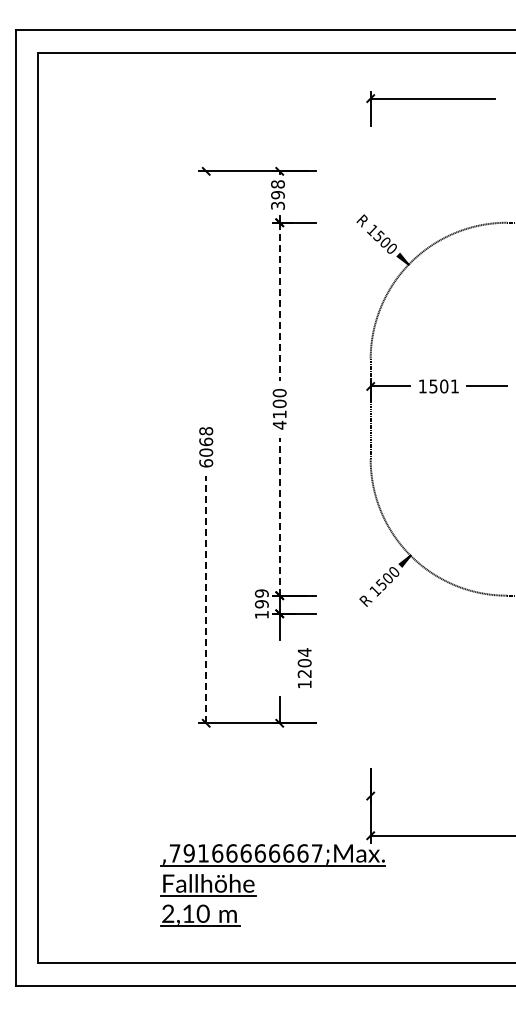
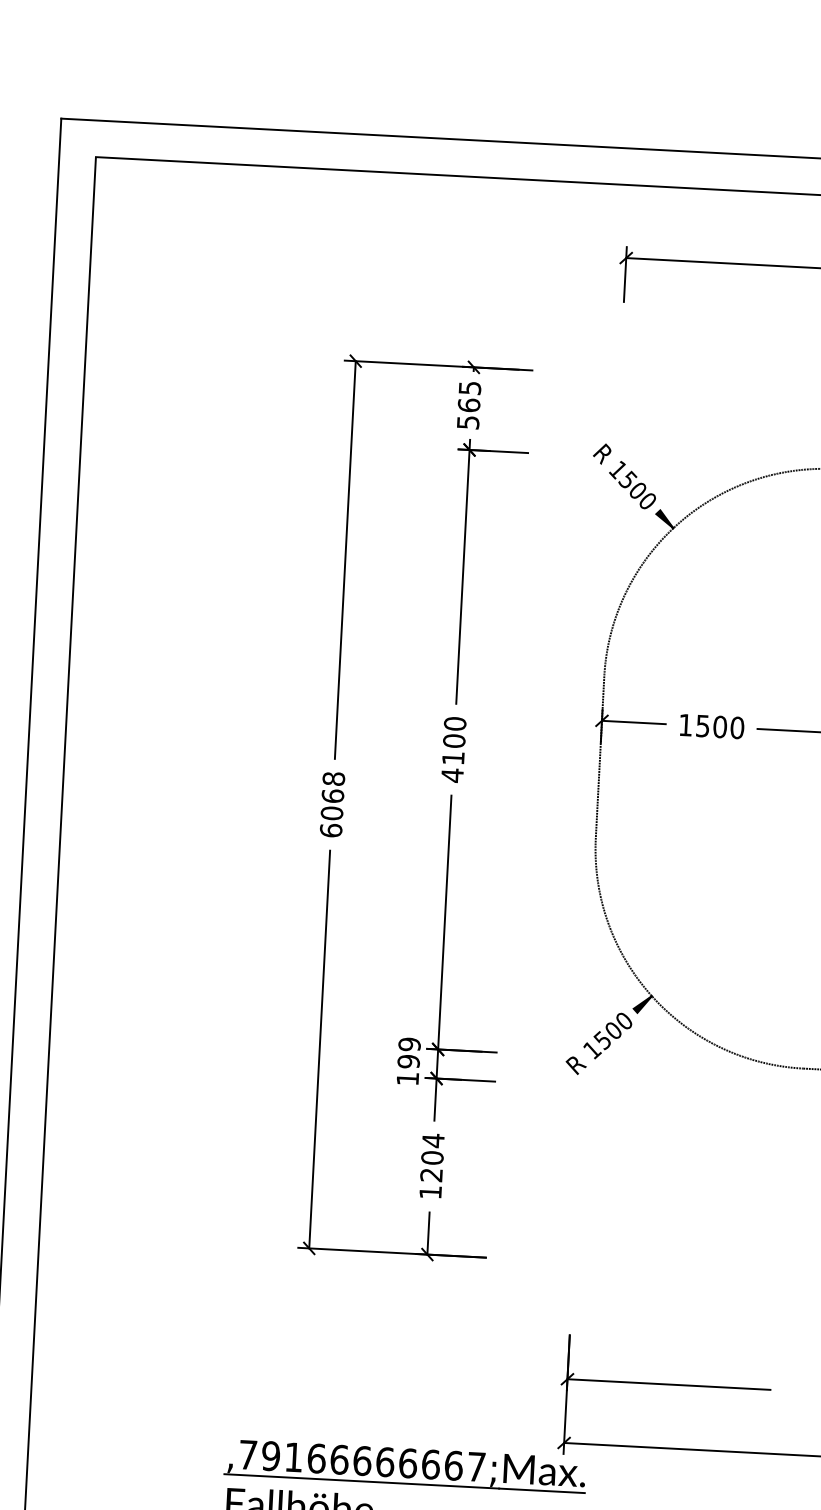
text: (277, 194) -> (468, 404), 398 -> 565
line: (206, 294) -> (345, 559), added
line: (279, 301) -> (462, 576), dashed -> solid
text: (454, 386) -> (736, 727), 1501 -> 1500
line: (279, 516) -> (444, 922), dashed -> solid
line: (206, 599) -> (320, 1049), dashed -> solid
text: (304, 667) -> (431, 1164), moved
line: (433, 796) -> (668, 1385), added

